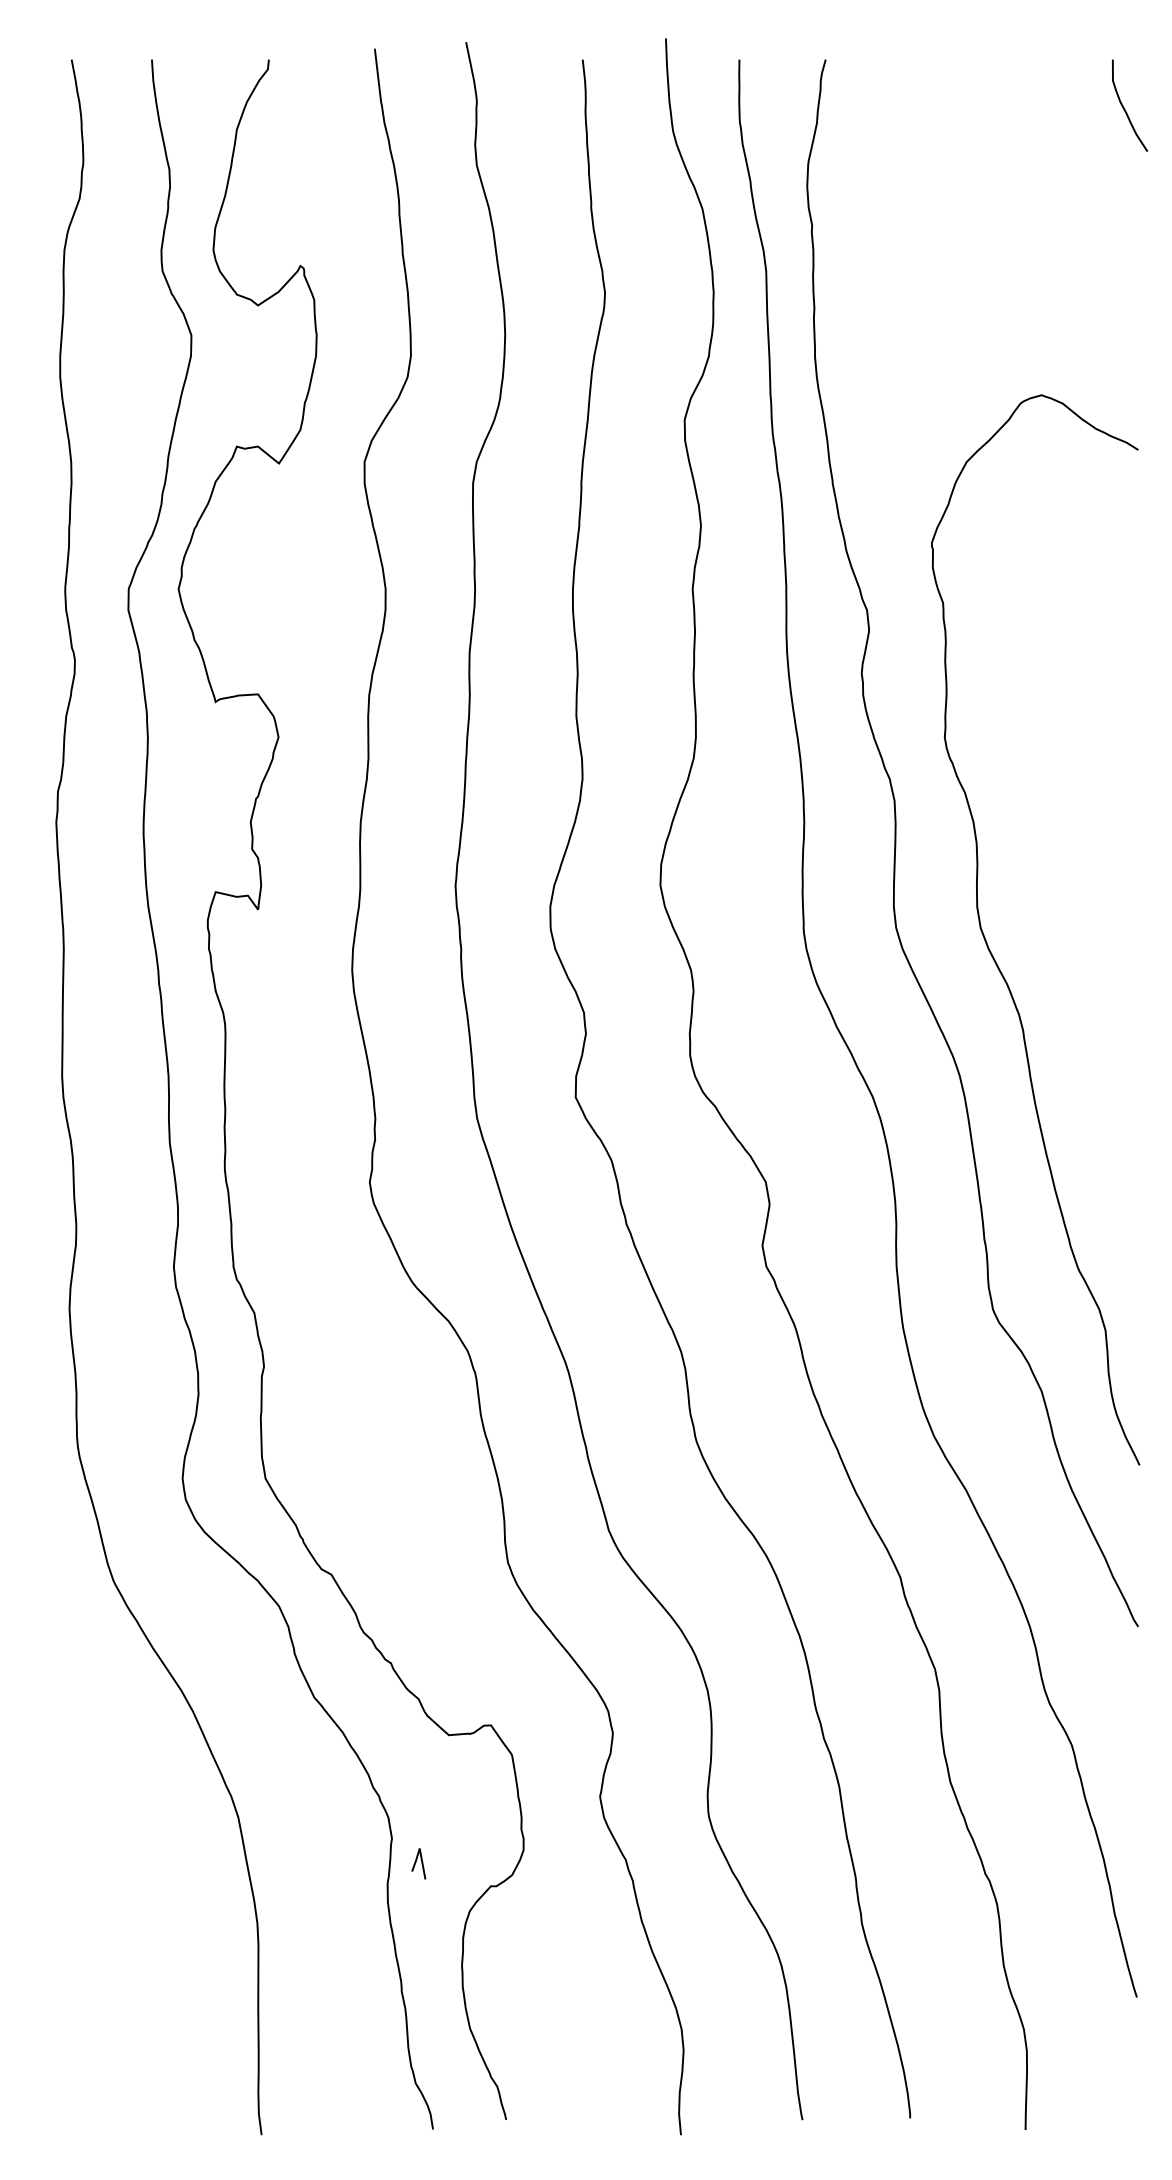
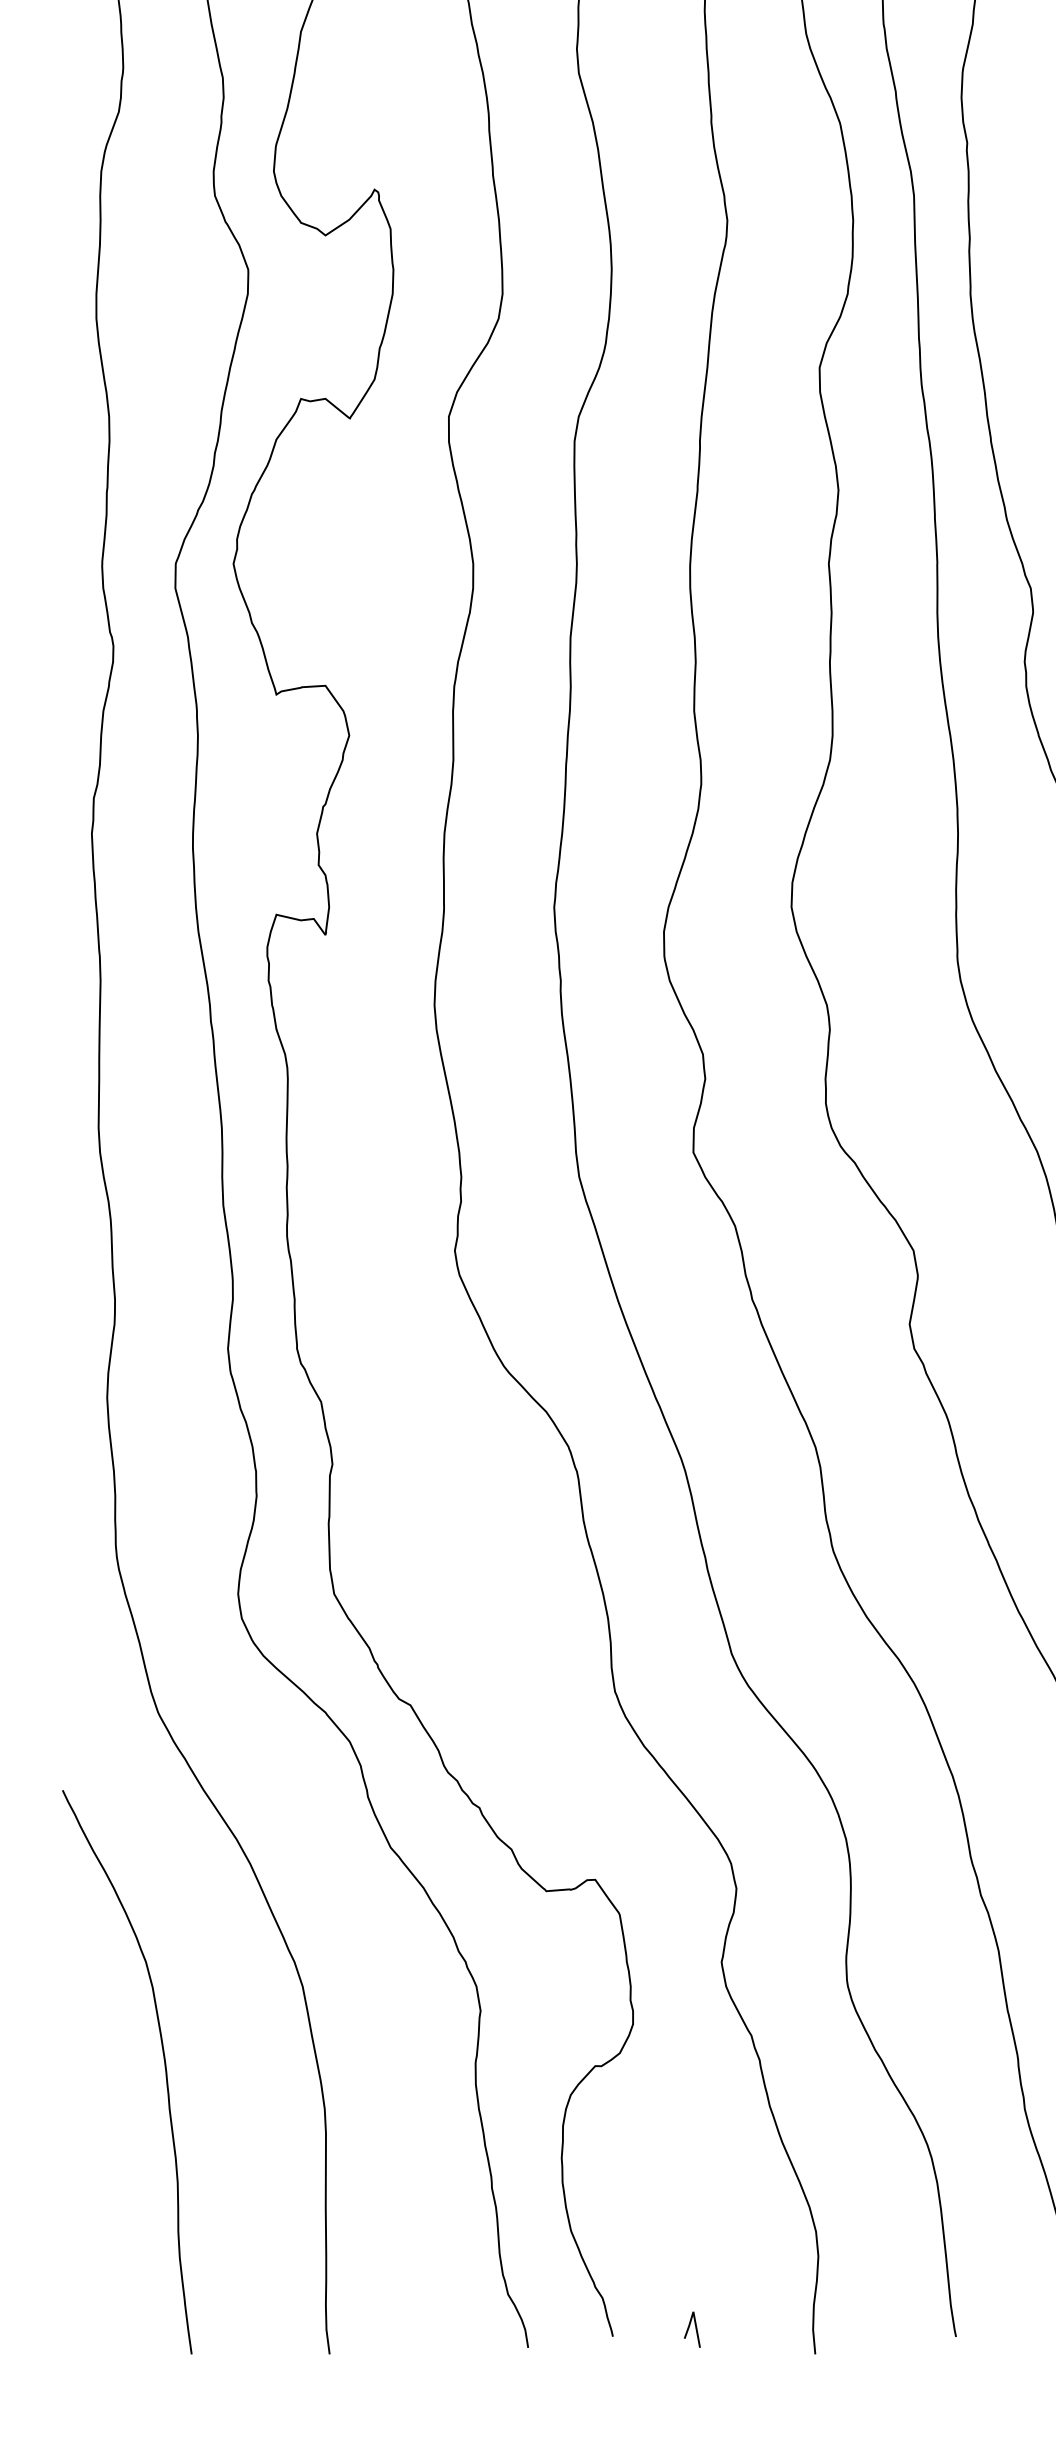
line: (416, 1862) -> (689, 2328), moved
curve: (118, 1884) -> (163, 2064), added

